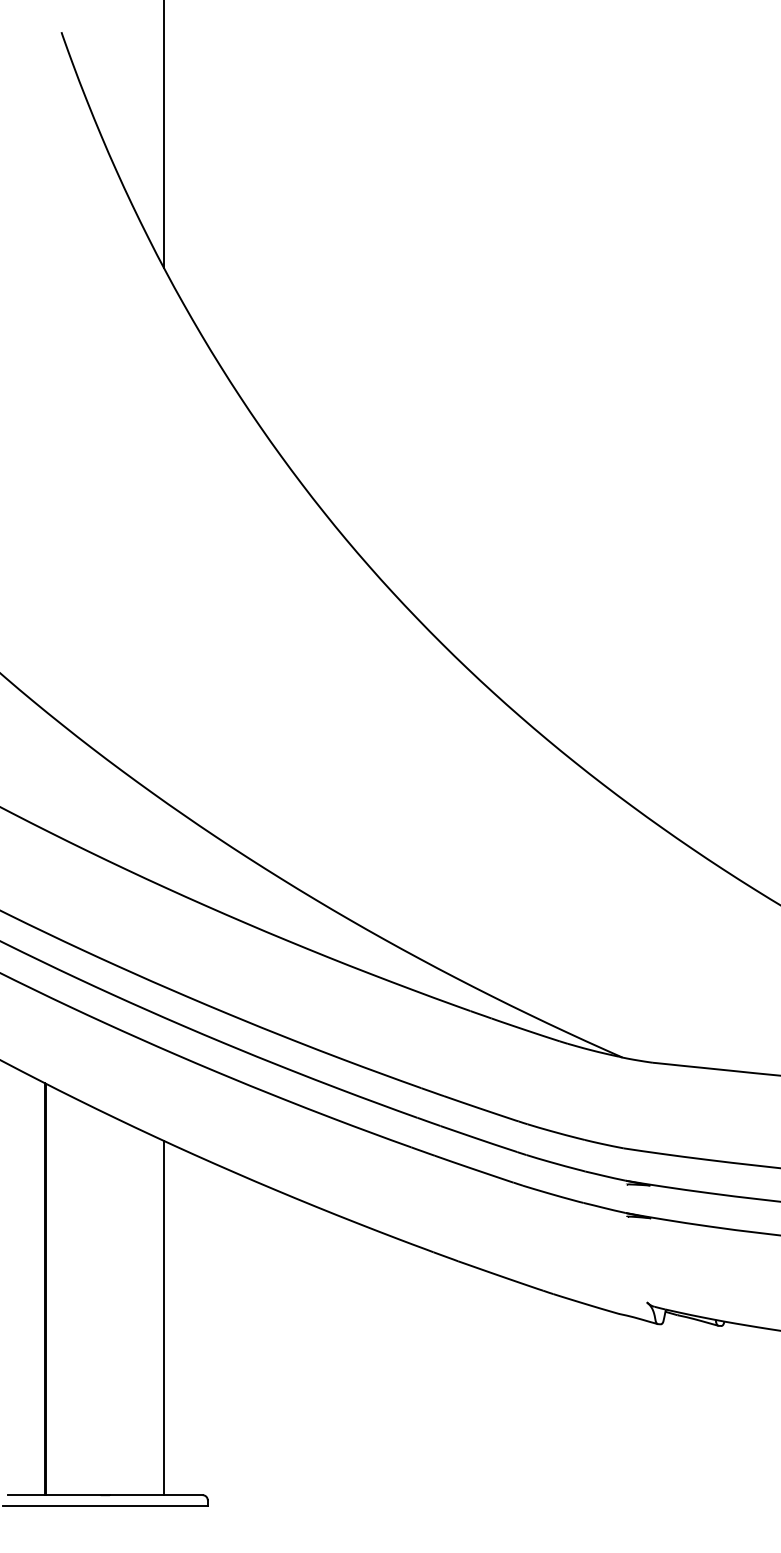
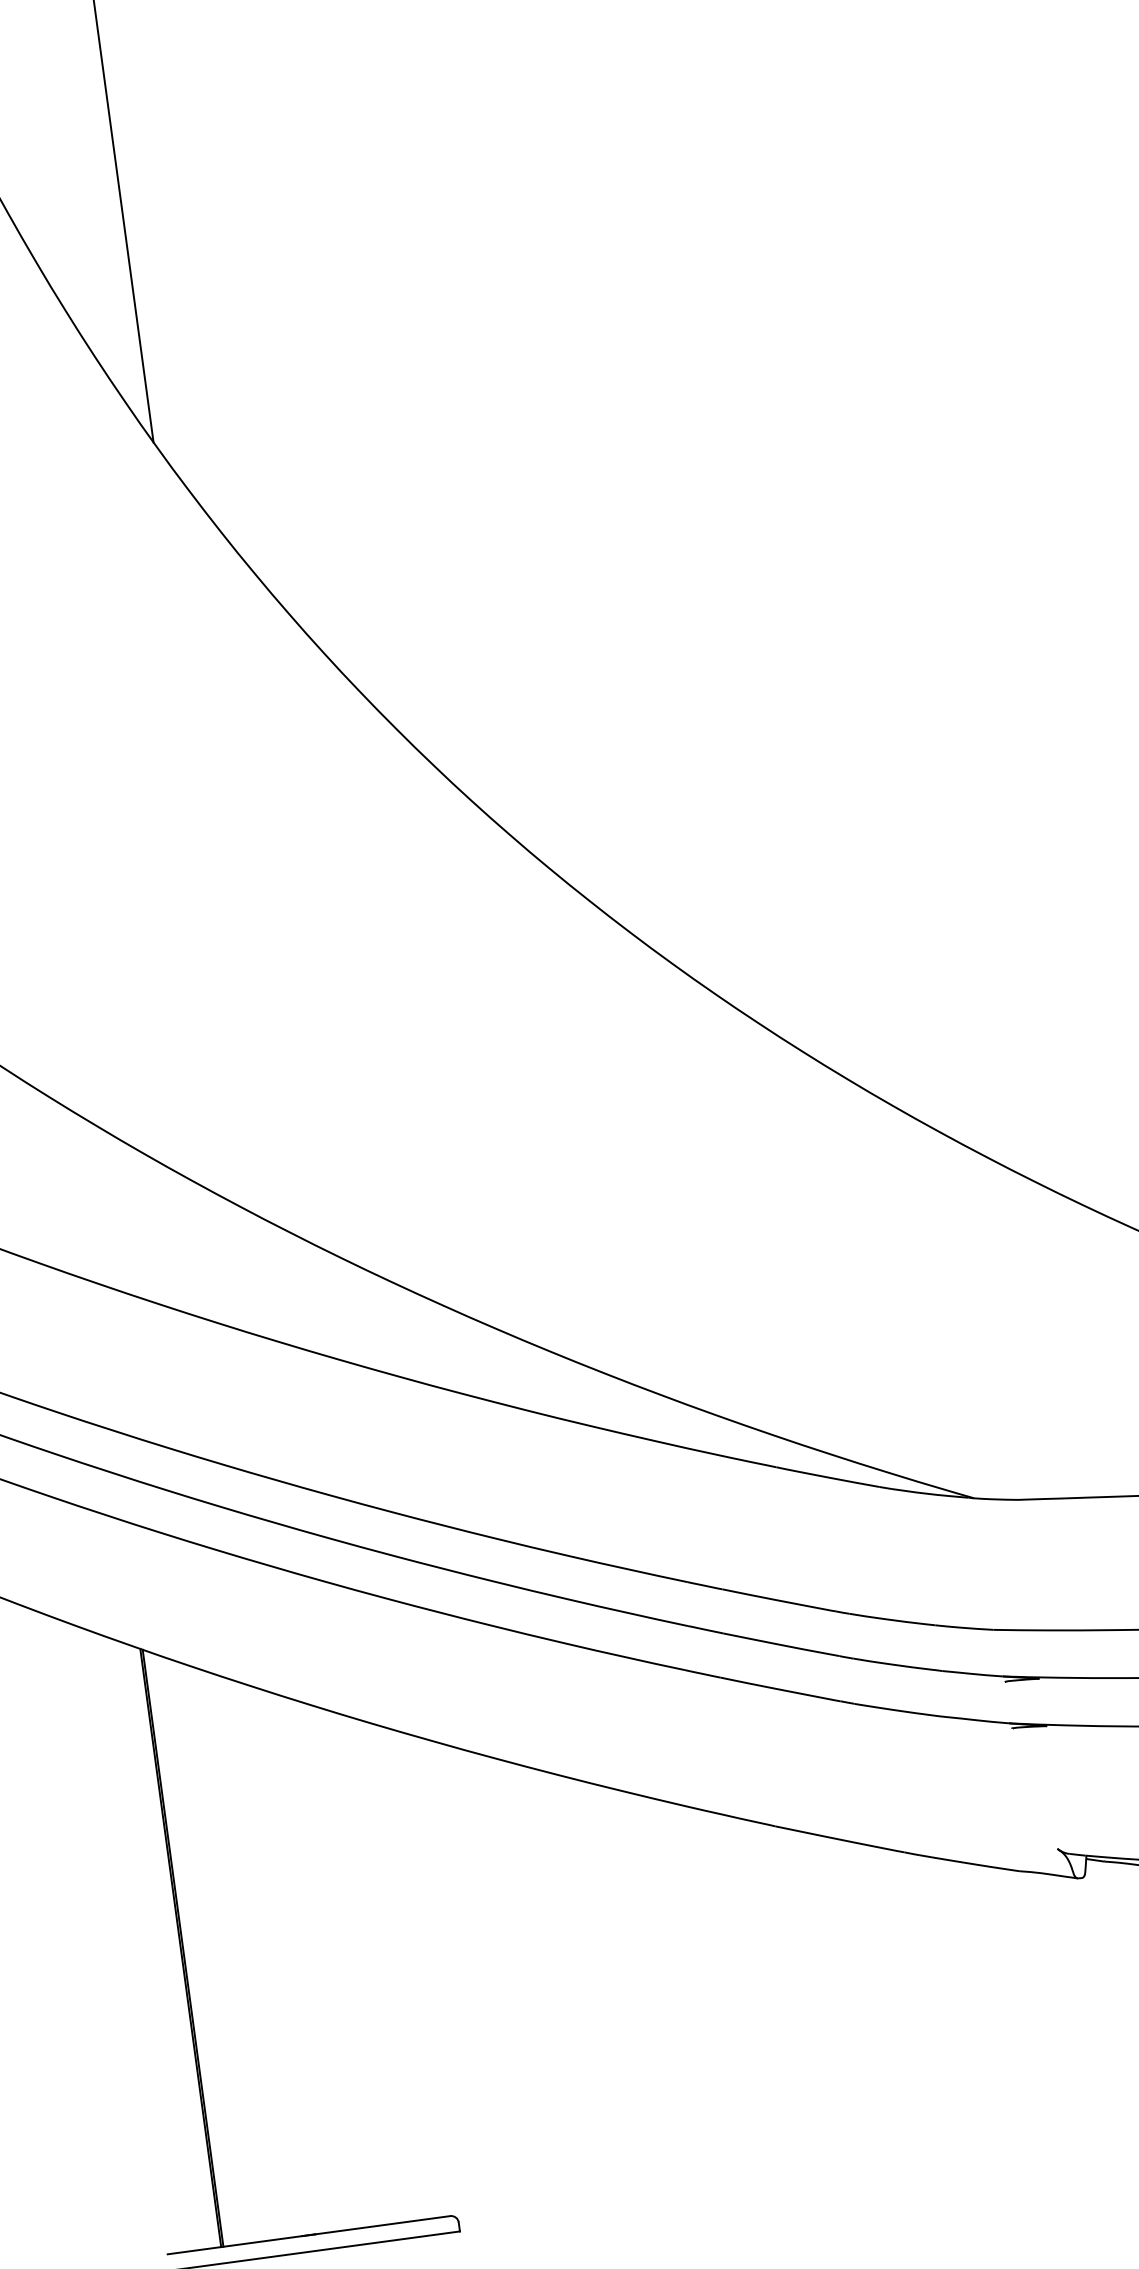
line: (164, 1317) -> (359, 1965), removed

